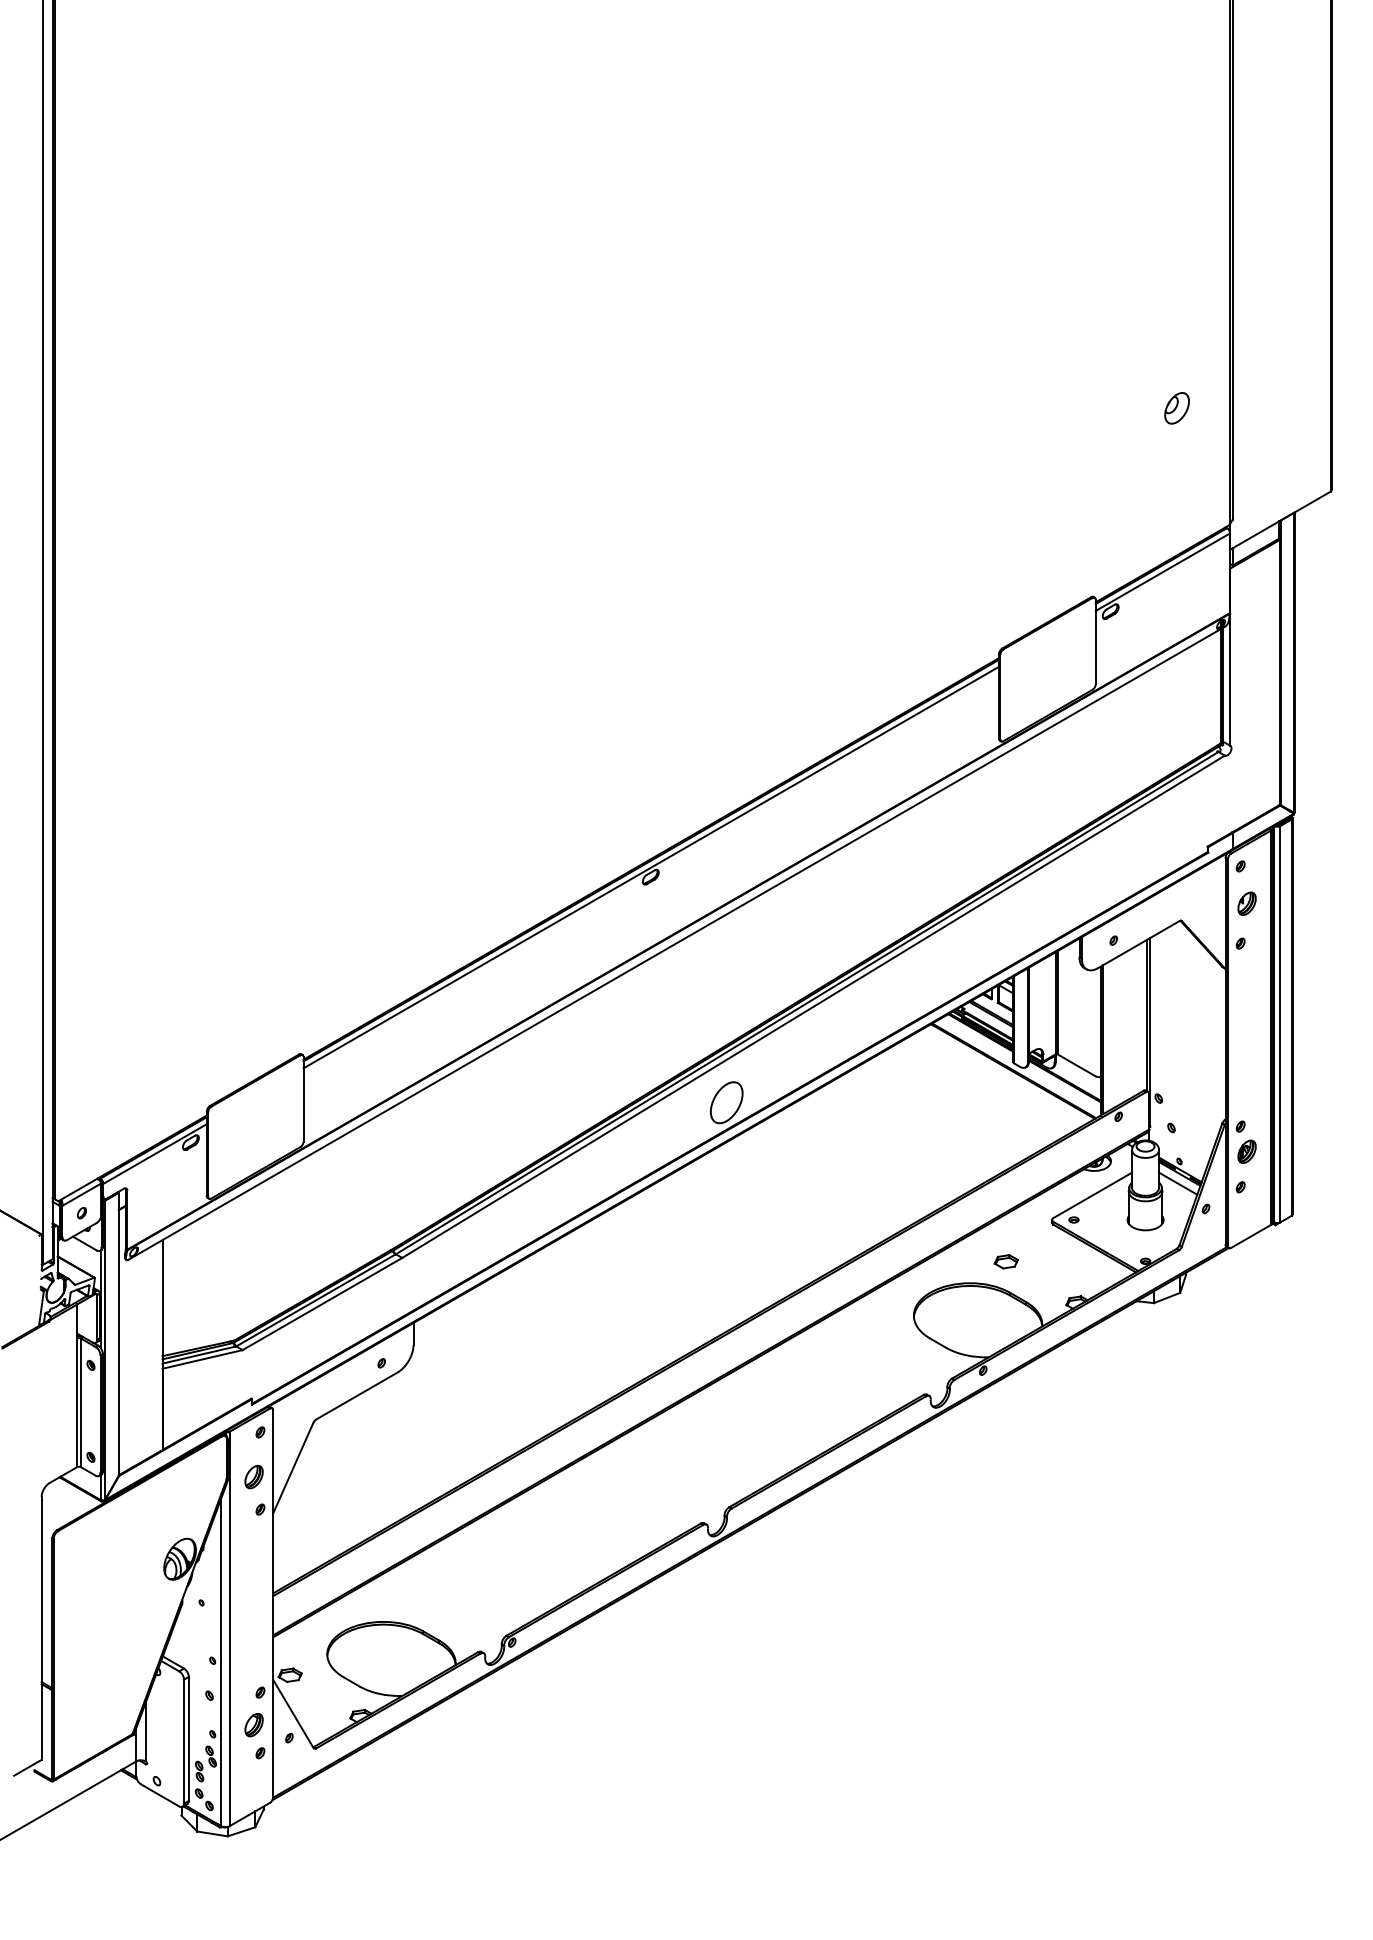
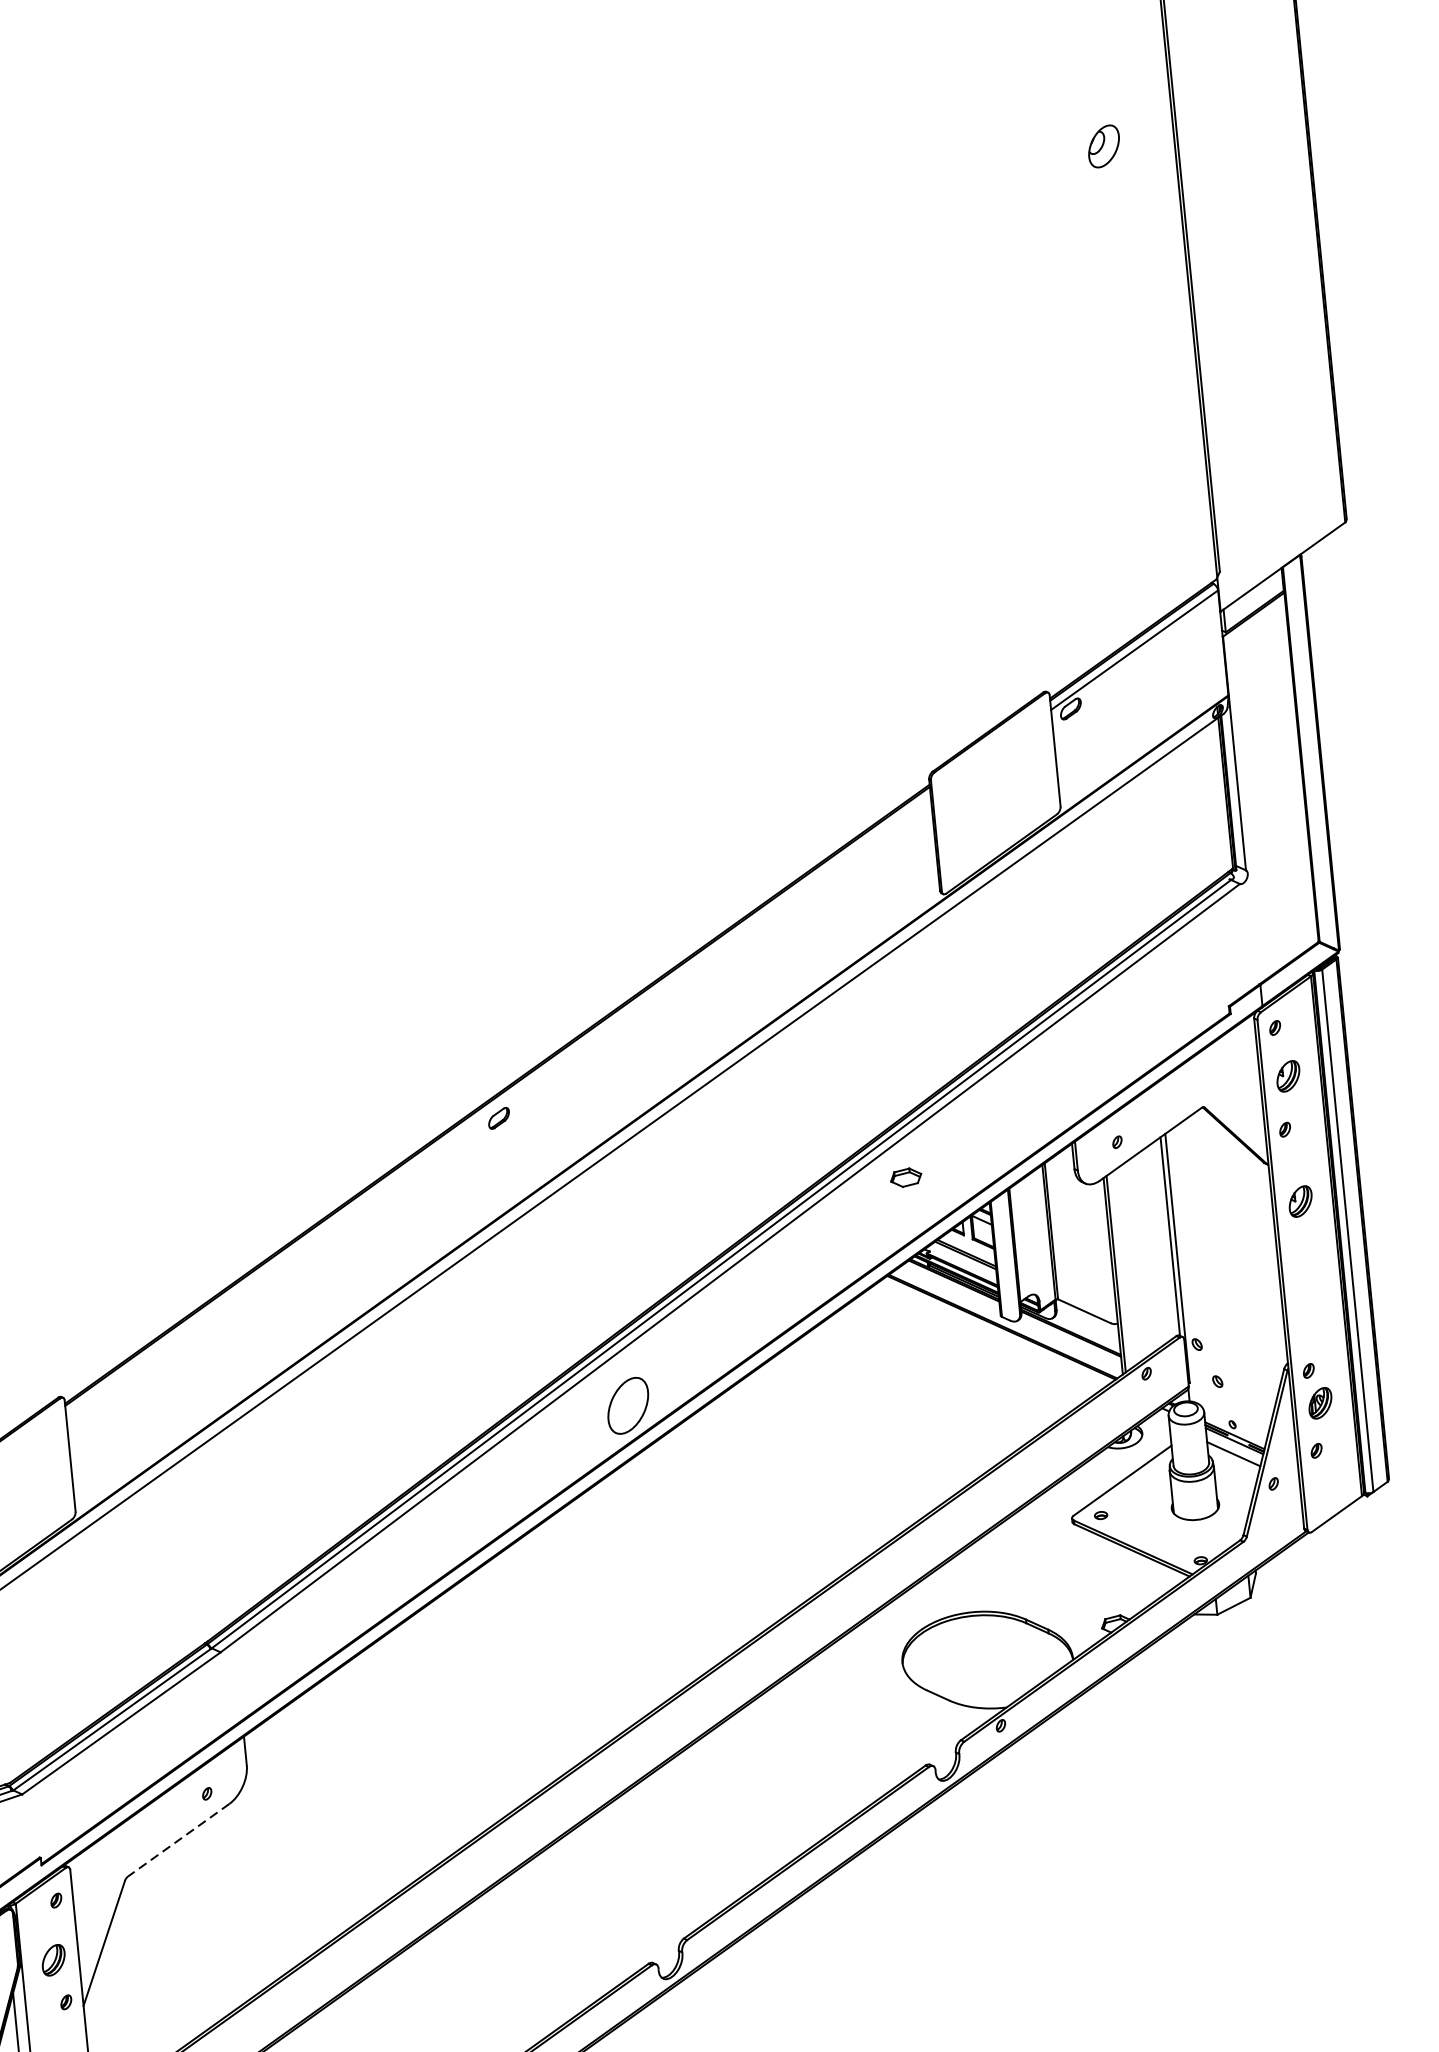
part: (1176, 408) -> (1103, 146), moved
line: (651, 867) -> (498, 1105), removed
part: (1246, 998) -> (1299, 1201), added
part: (1005, 1261) -> (904, 1177), moved
line: (356, 1396) -> (178, 1840), solid -> dashed

